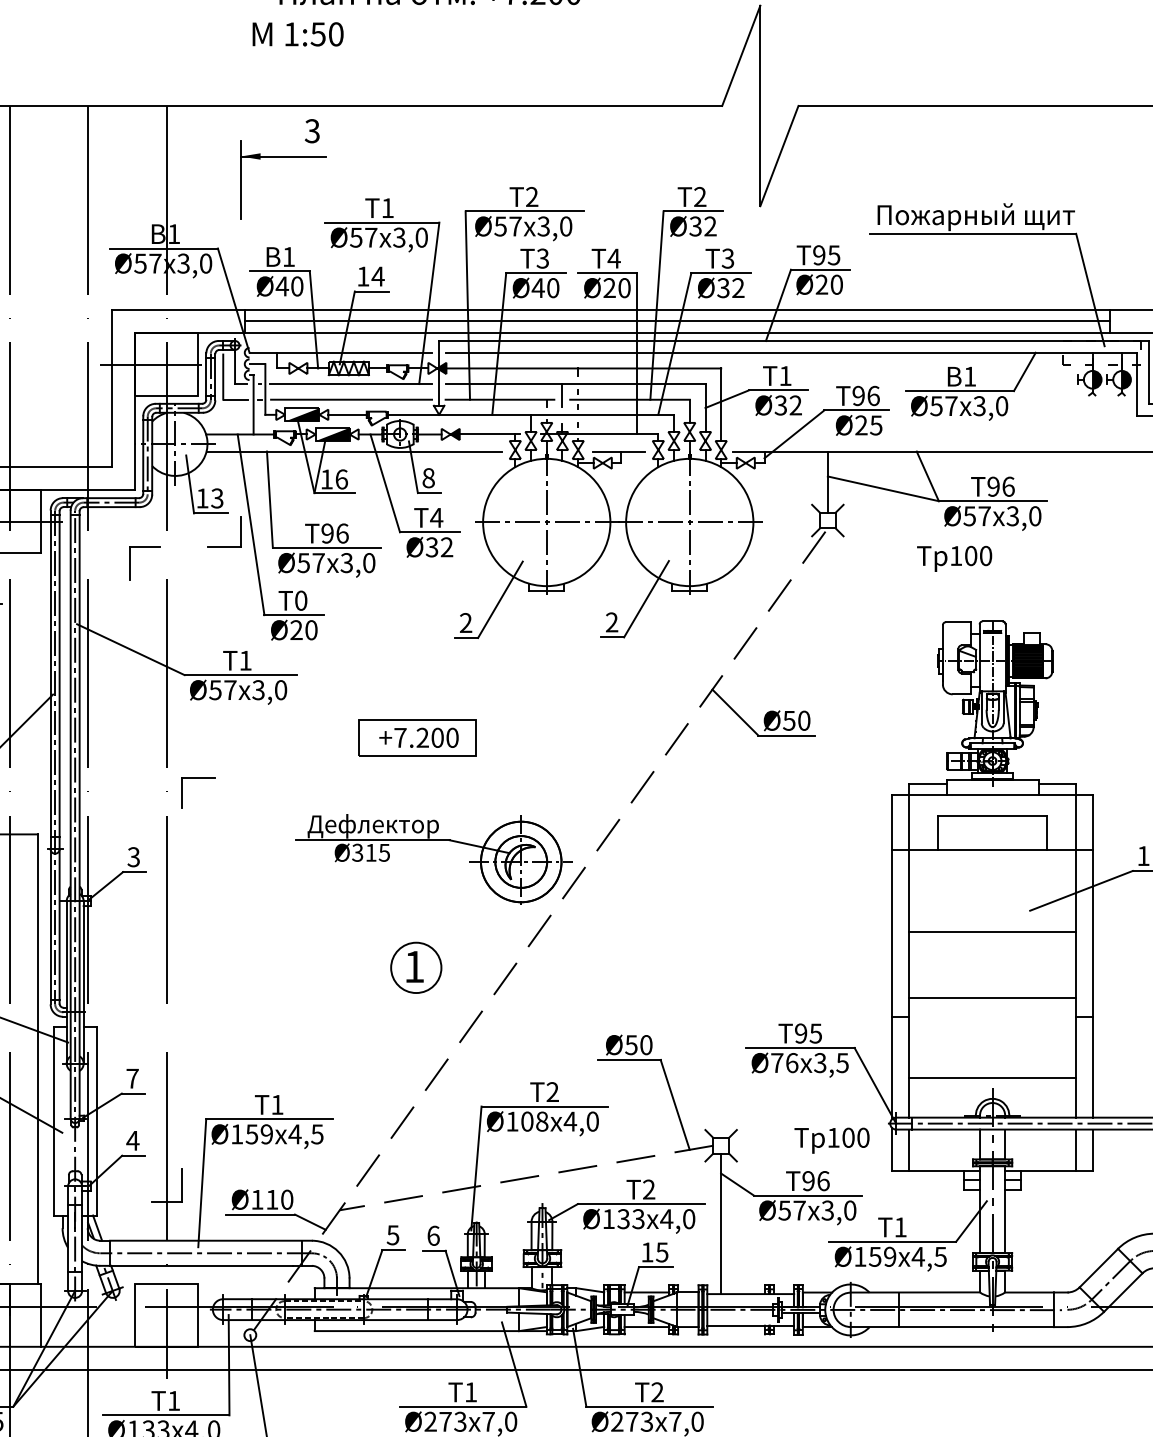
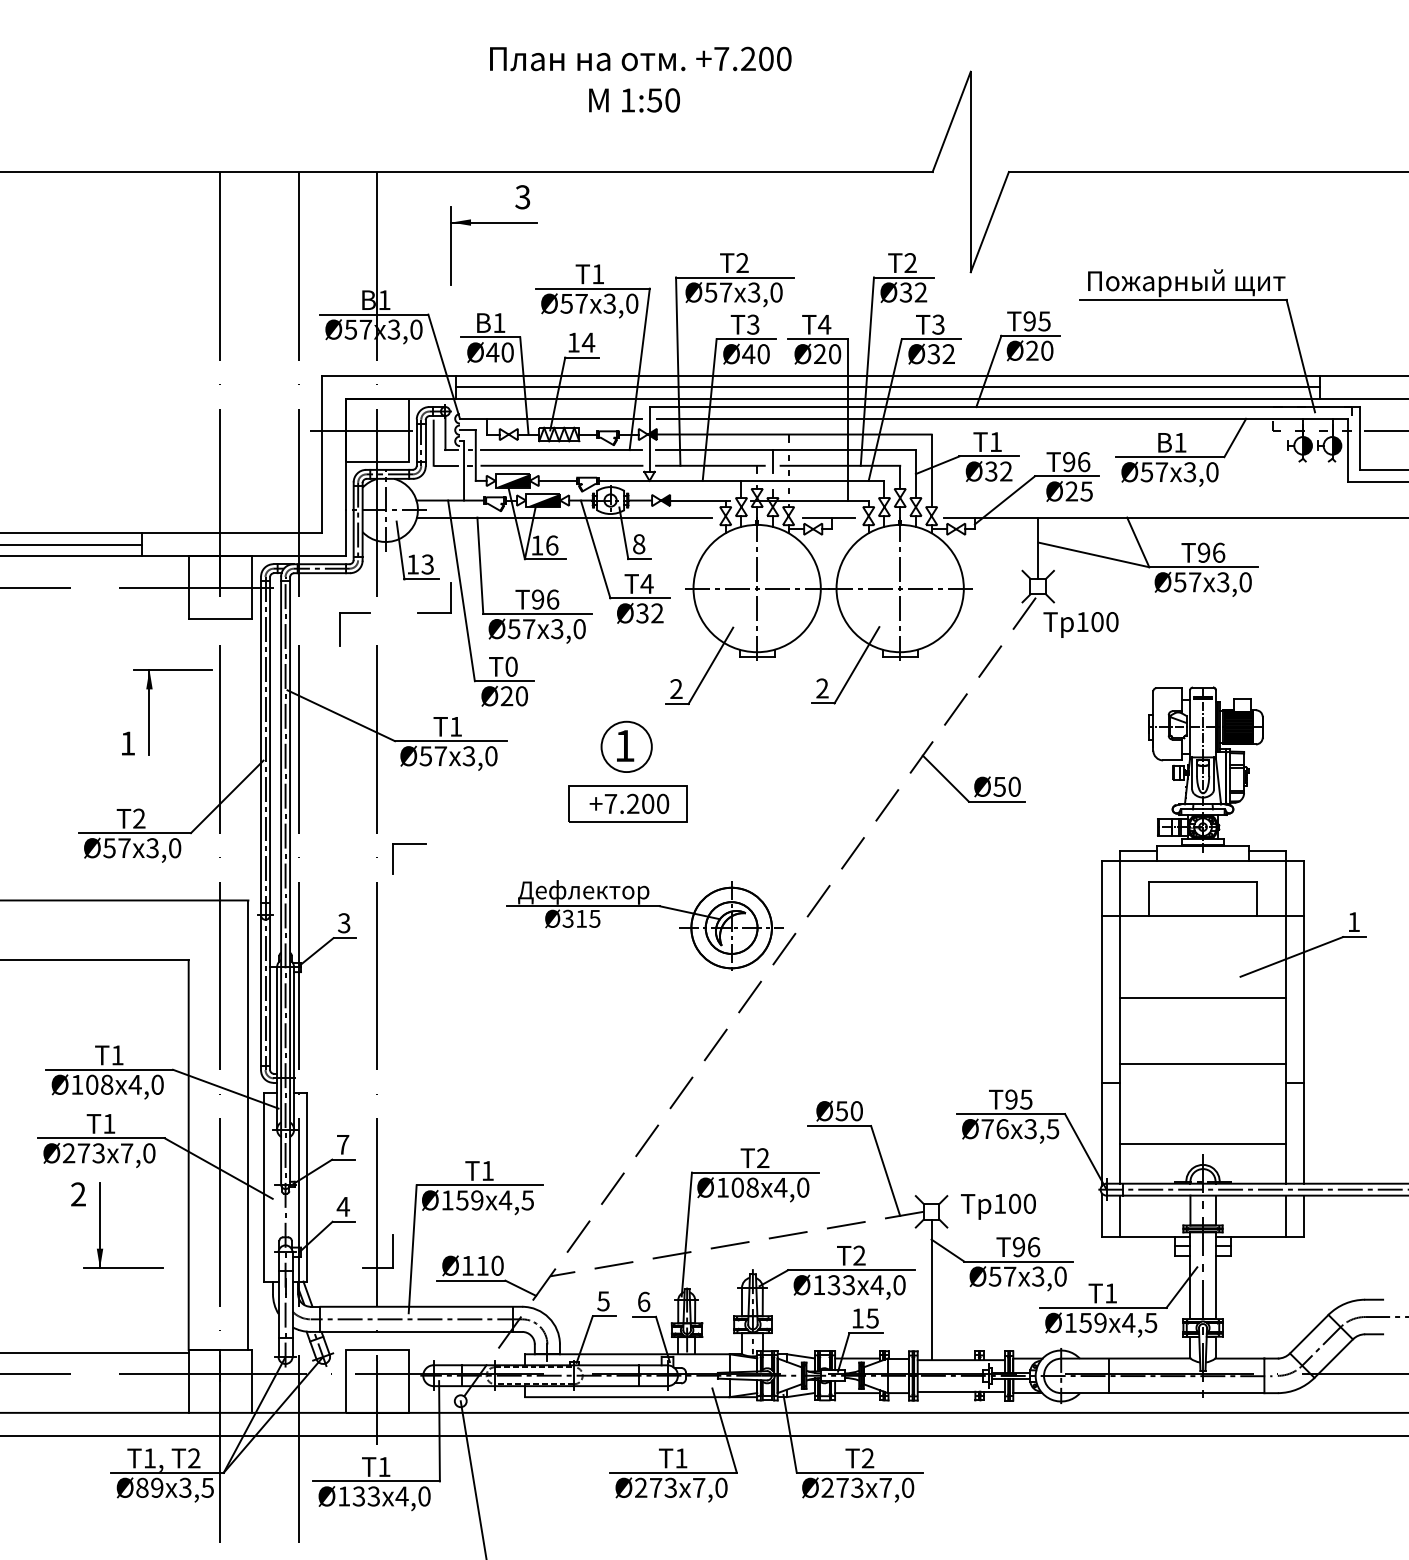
text: (298, 34) -> (634, 100), moved
text: (954, 558) -> (1080, 624), moved
part: (416, 967) -> (626, 746), moved
text: (832, 1140) -> (998, 1206), moved

